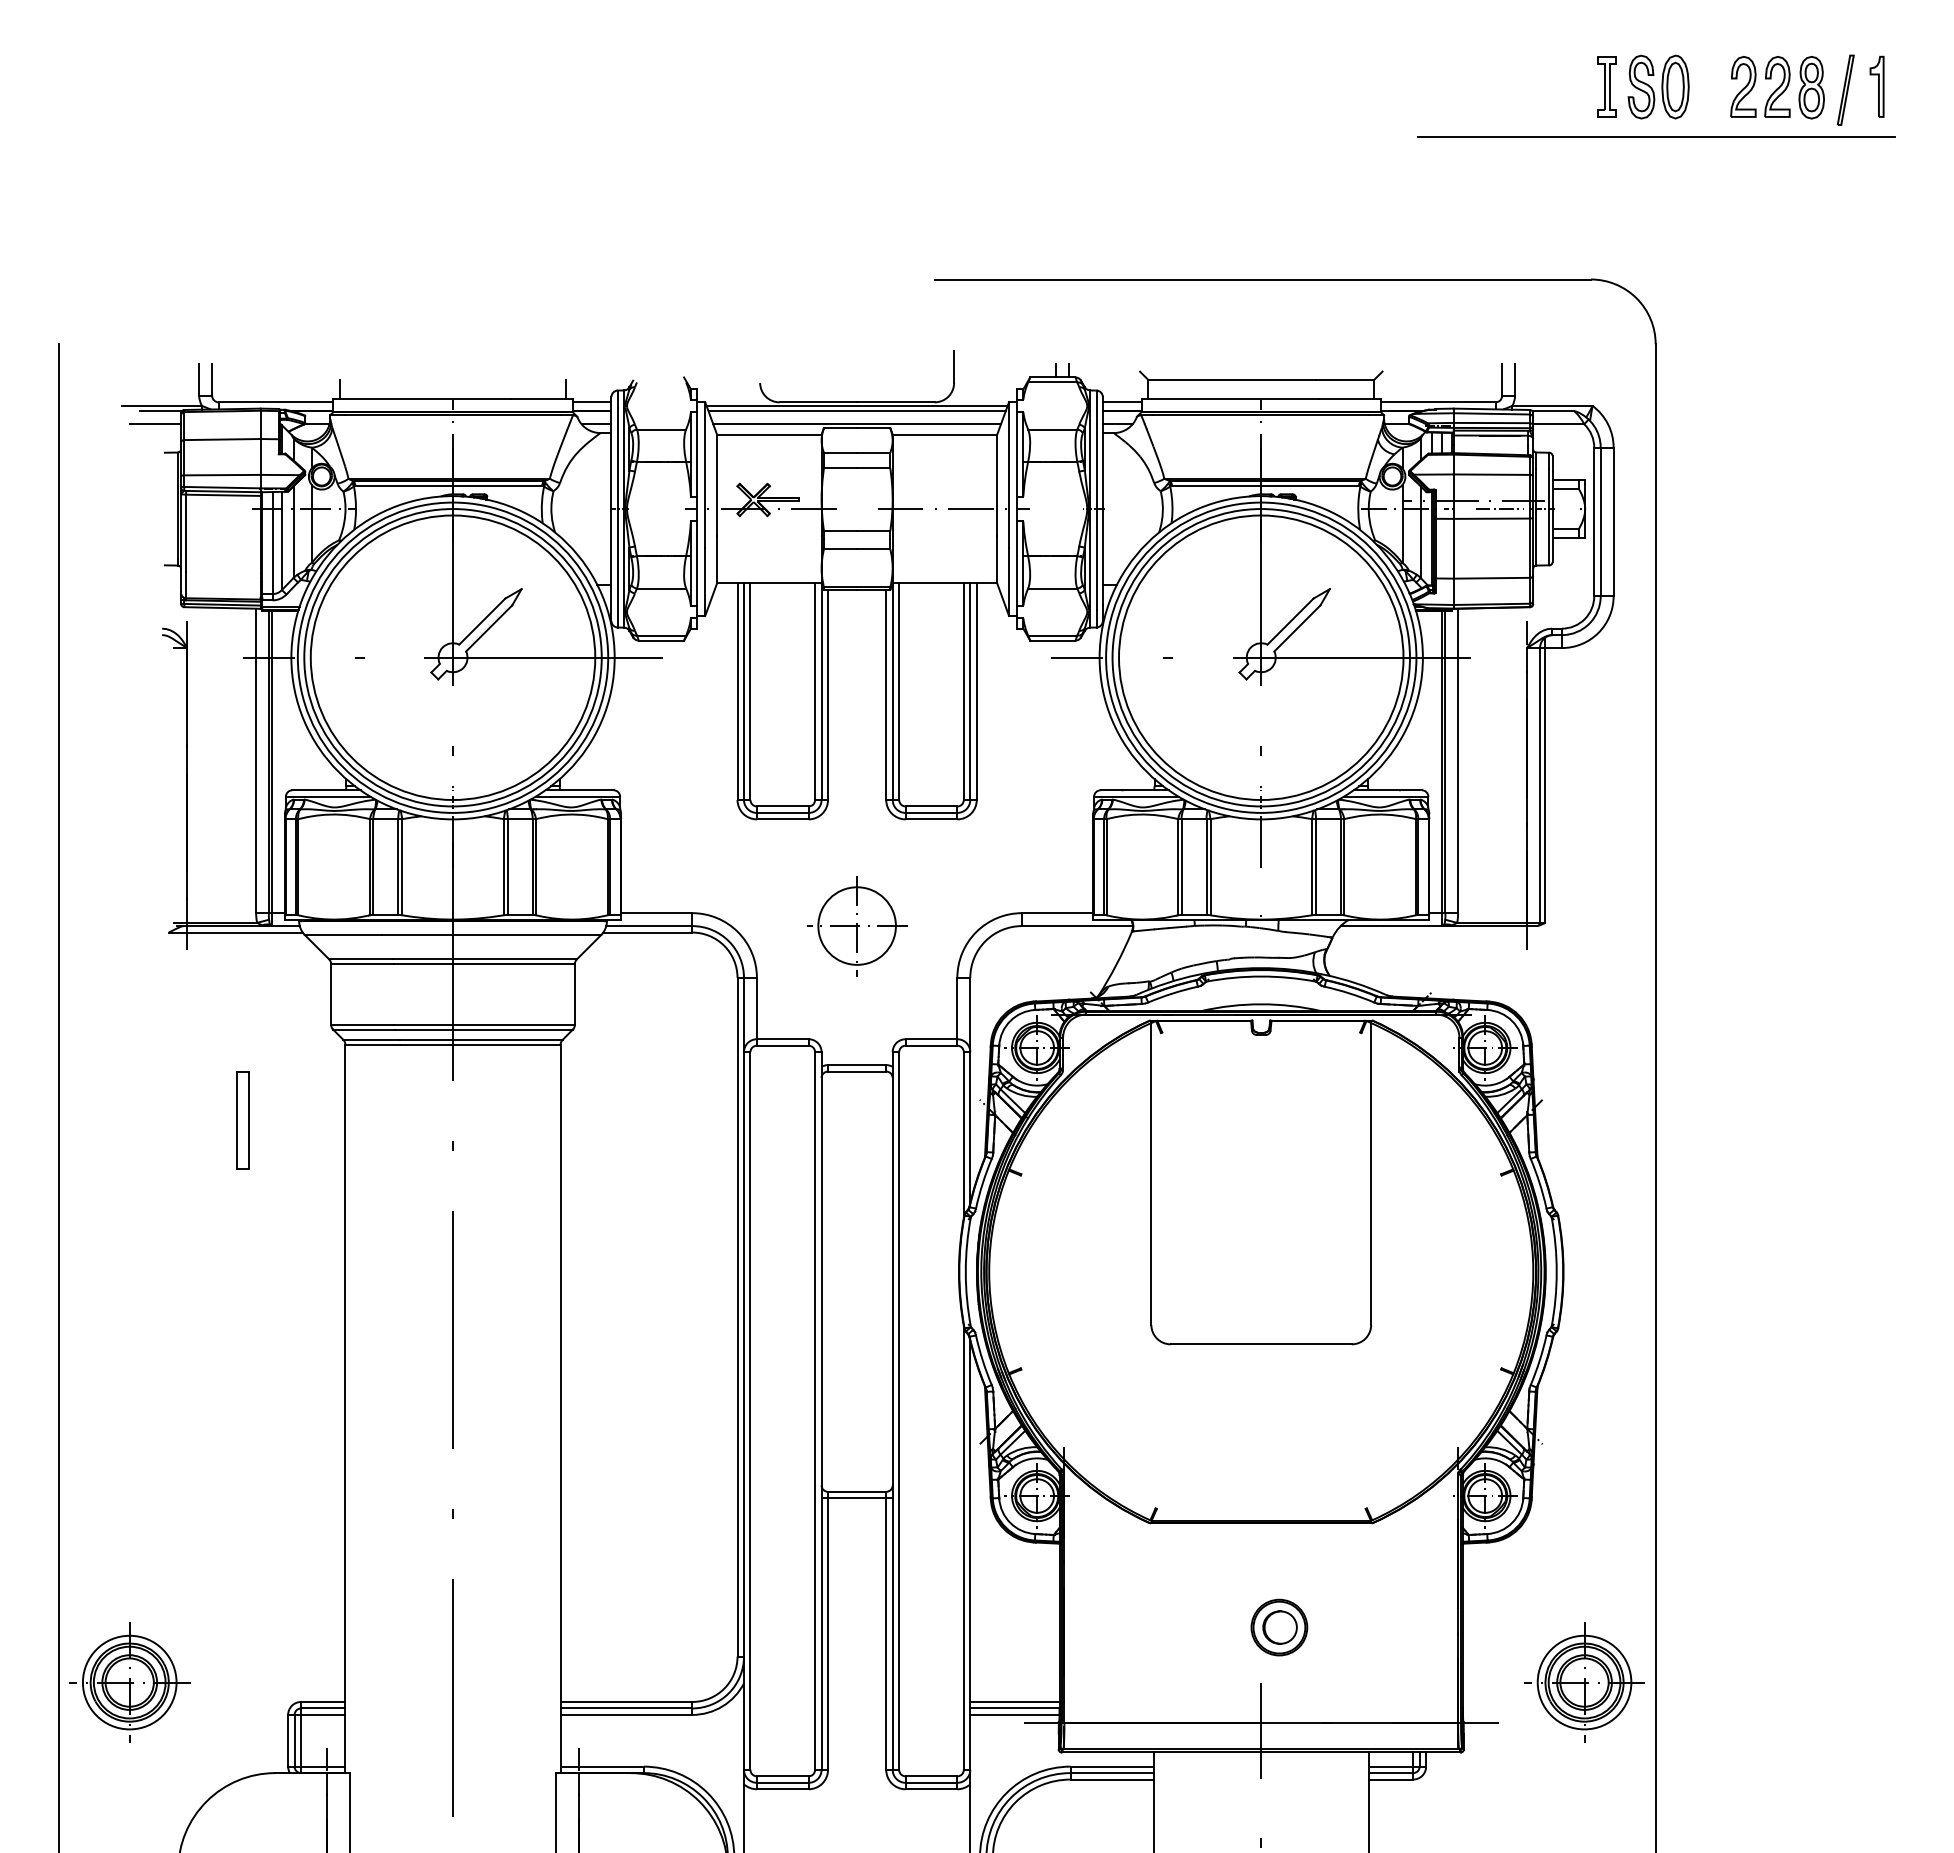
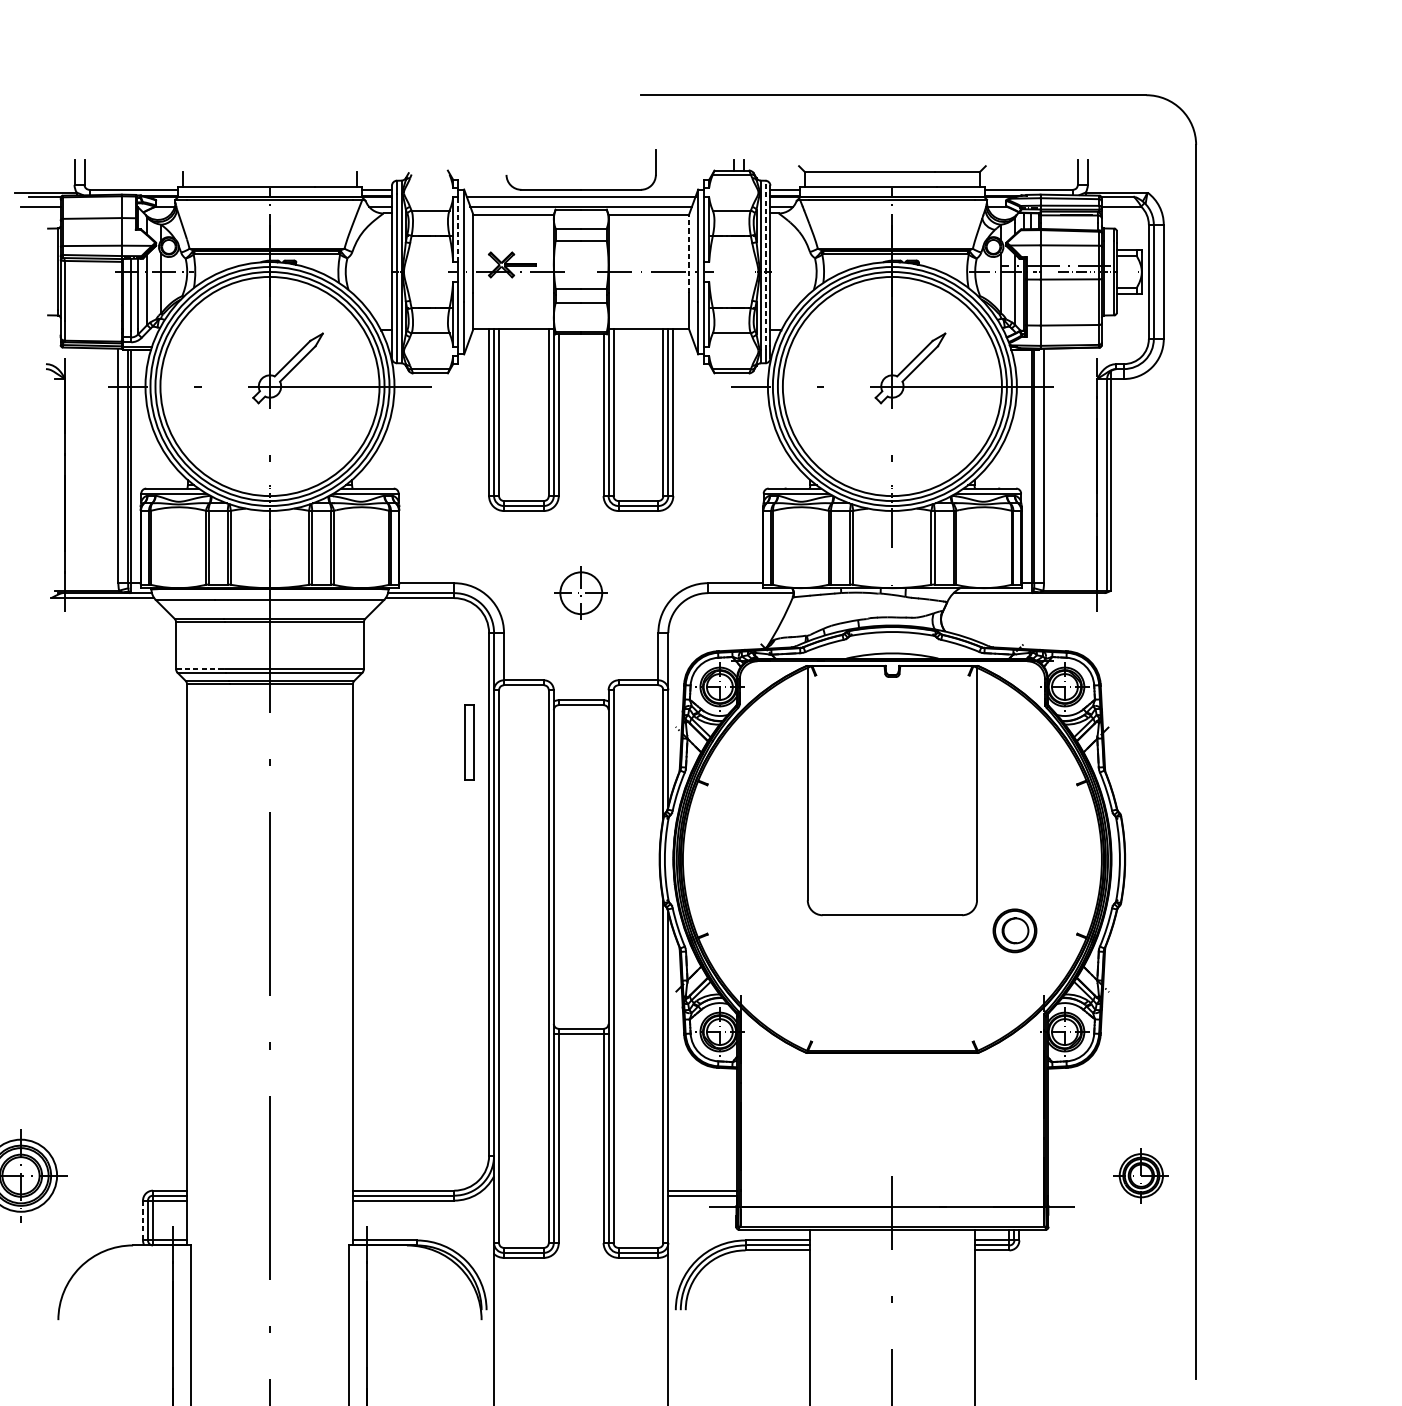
line: (856, 405) -> (580, 192), removed
line: (697, 453) -> (458, 229), solid -> dashed
line: (997, 485) -> (689, 253), solid -> dashed
line: (1096, 500) -> (765, 265), solid -> dashed
part: (857, 926) -> (581, 593), size x0.7
line: (362, 1024) -> (200, 668), solid -> dashed
part: (242, 1120) -> (469, 742), moved
part: (1279, 1627) -> (1015, 930), moved
part: (1584, 1682) -> (1141, 1175), size x0.6
line: (1014, 1714) -> (702, 1200), removed
line: (288, 1740) -> (143, 1220), solid -> dashed

